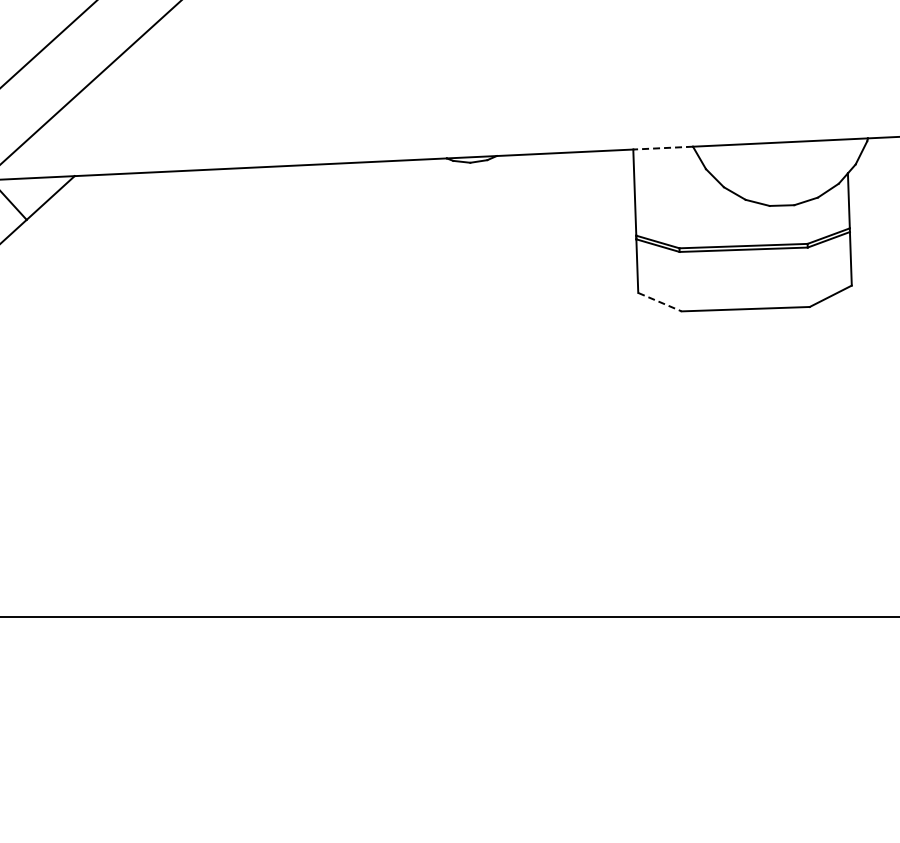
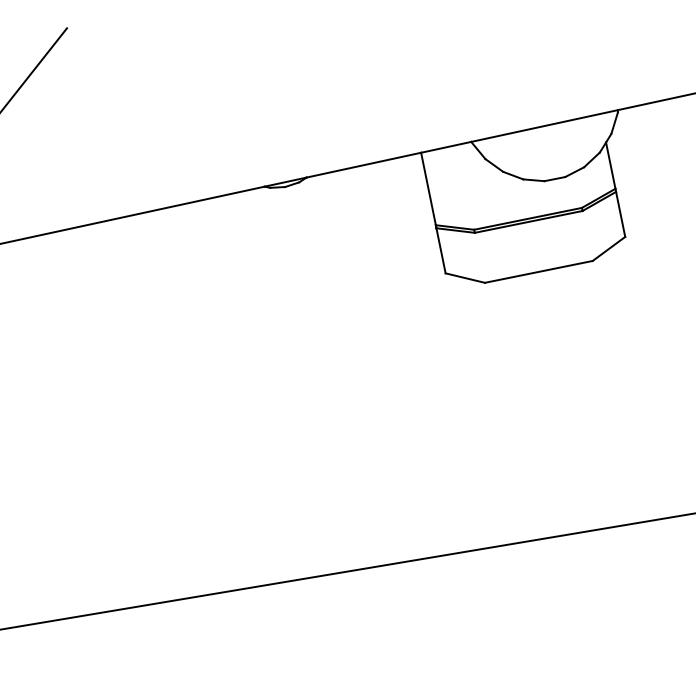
line: (663, 148) -> (446, 147), dashed -> solid
line: (659, 302) -> (464, 278), dashed -> solid

